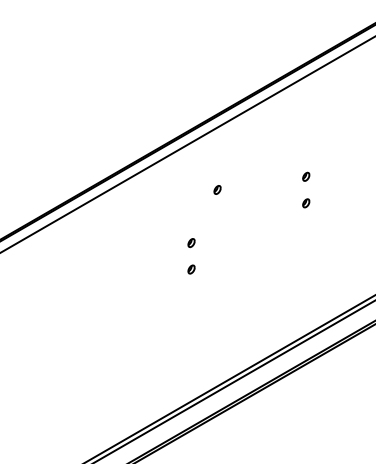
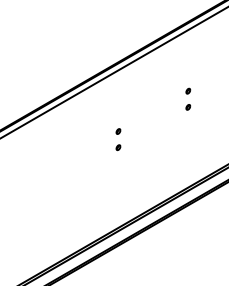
part: (217, 188) -> (134, 98), removed

